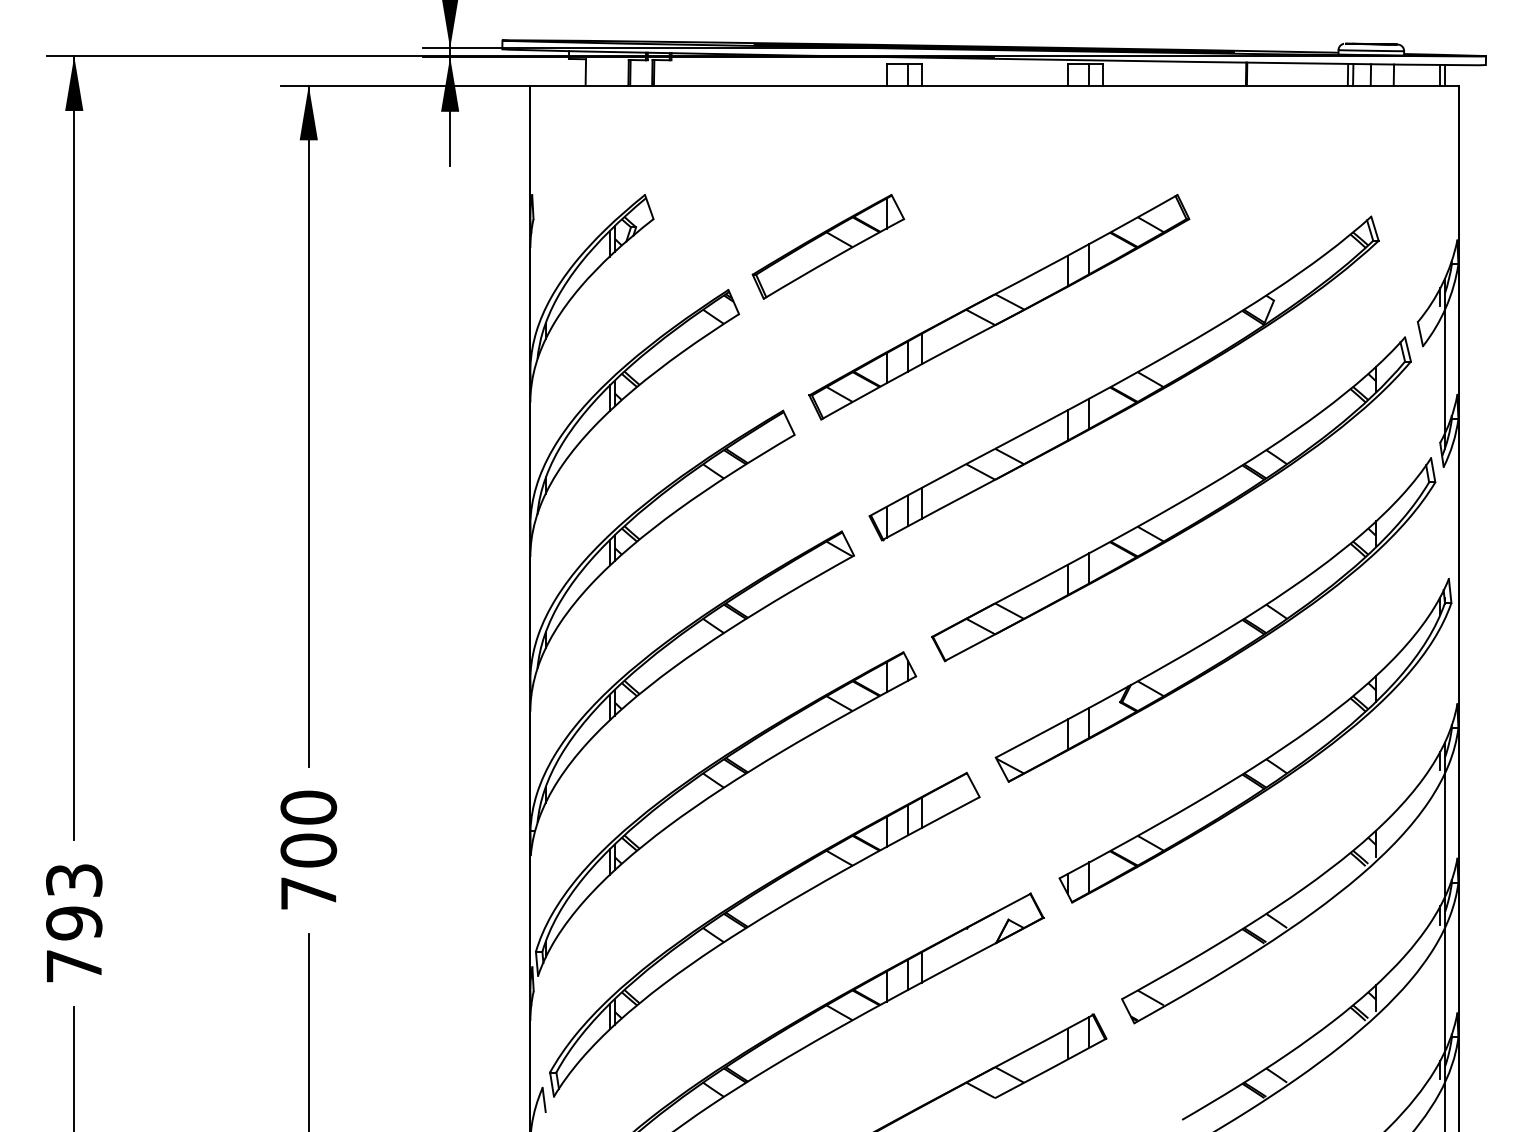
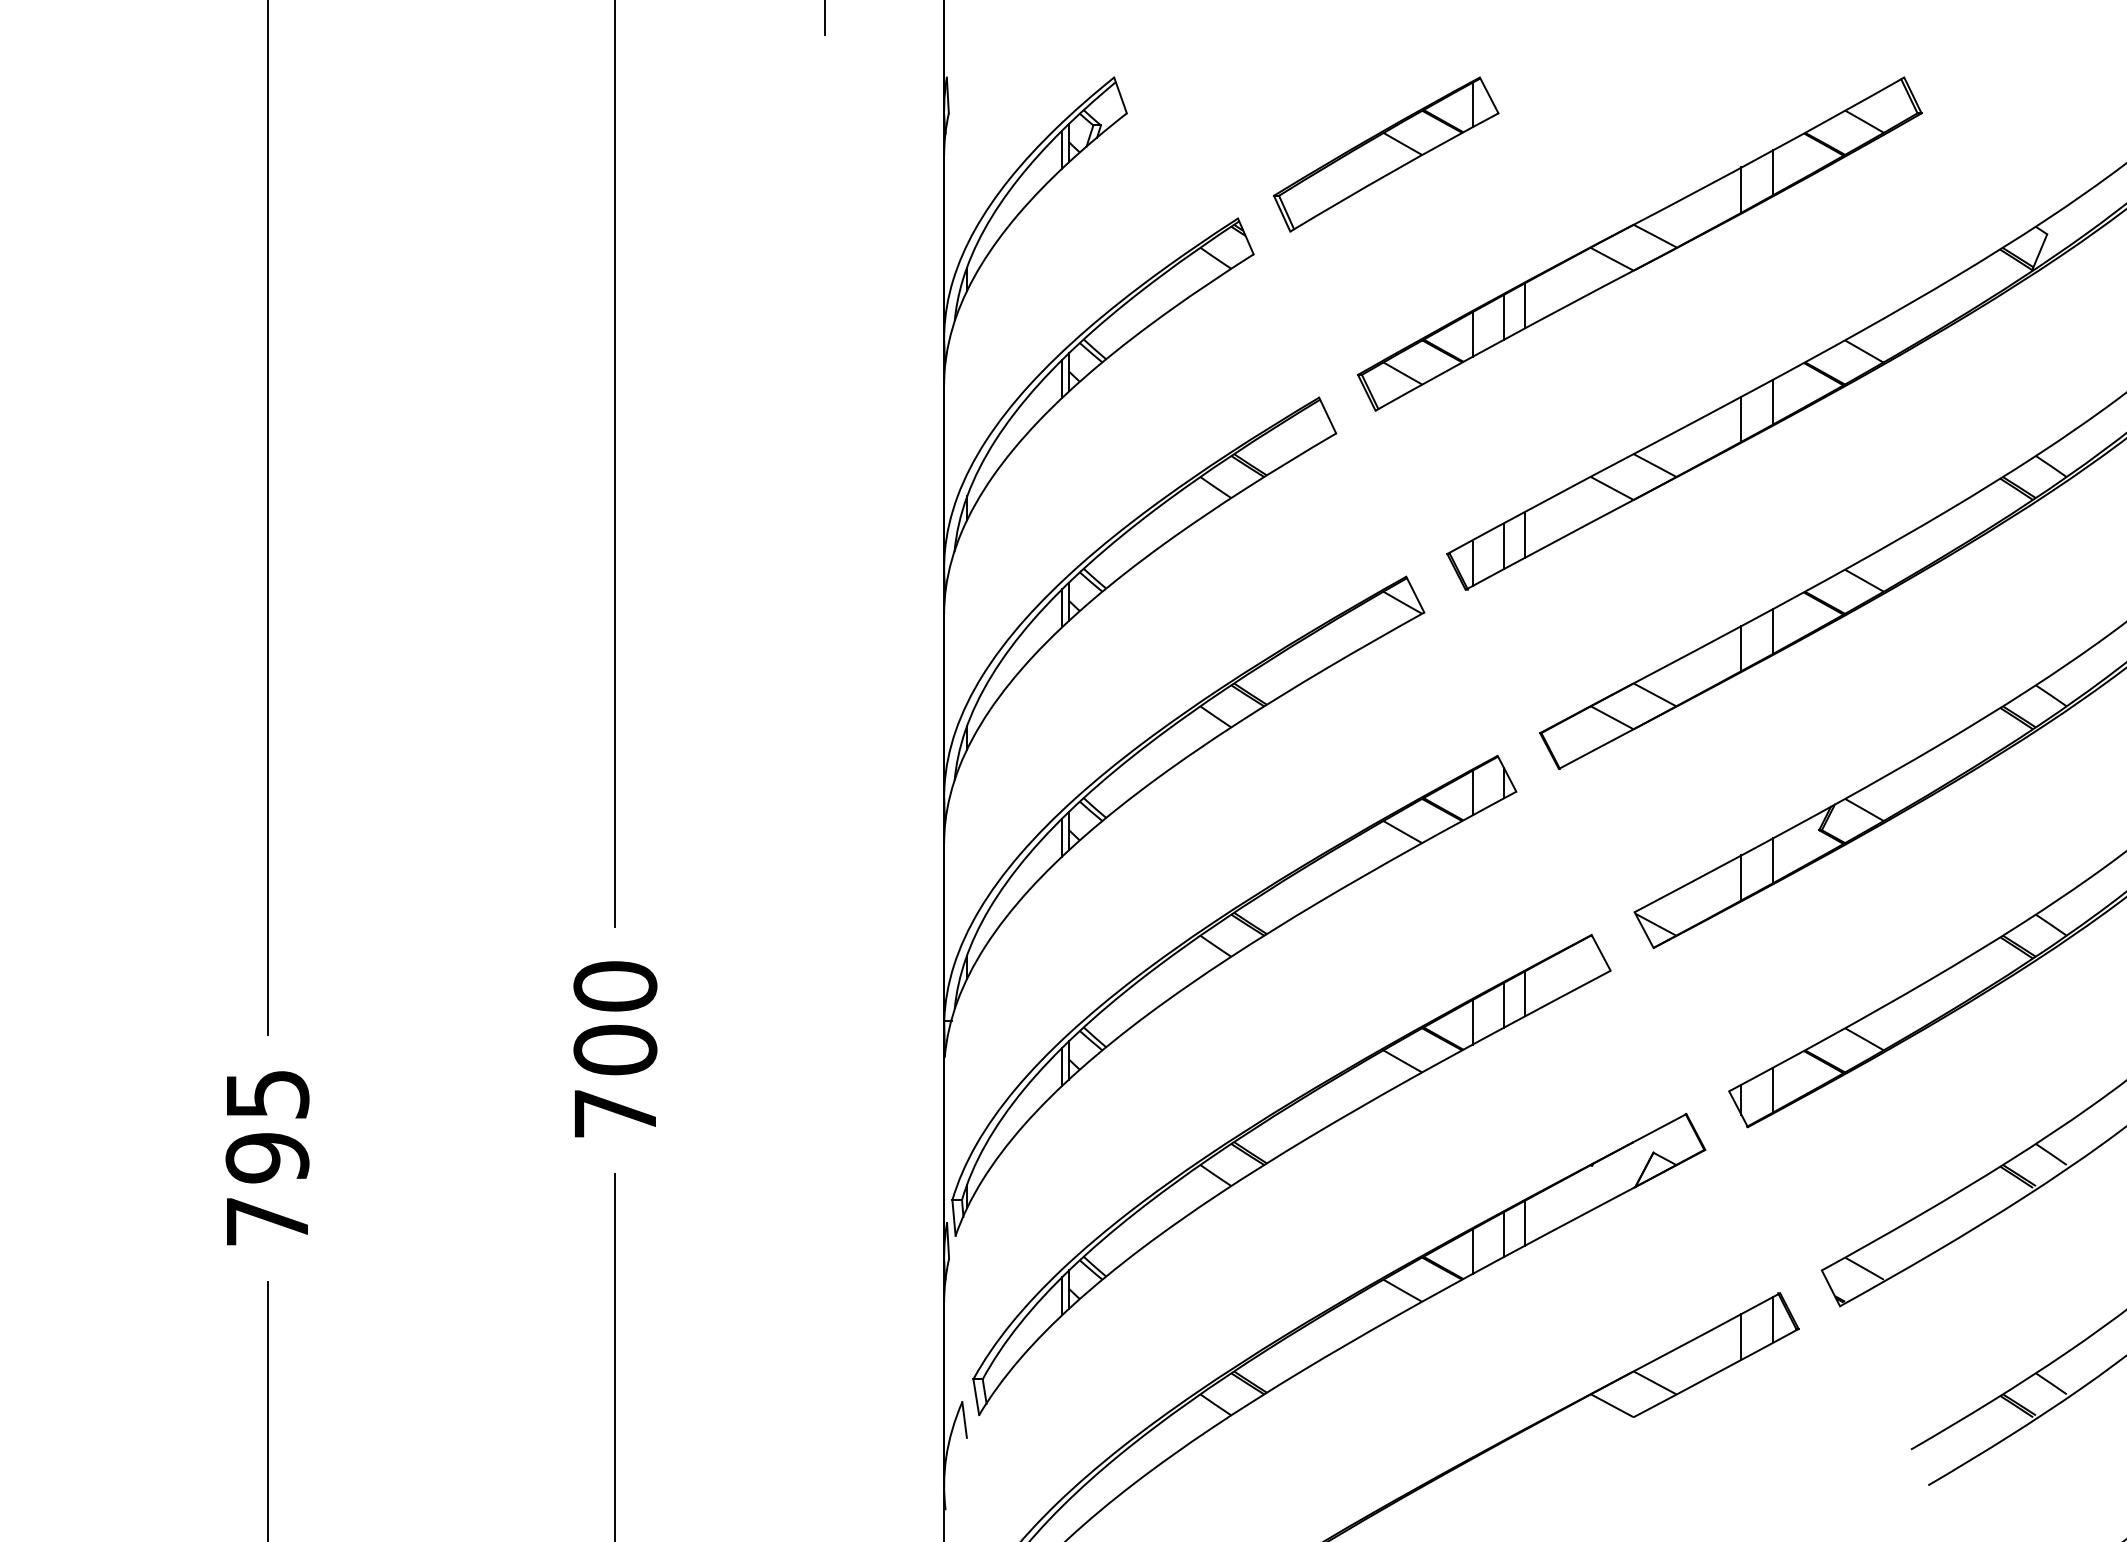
text: (73, 880) -> (266, 1094), 793 -> 795

